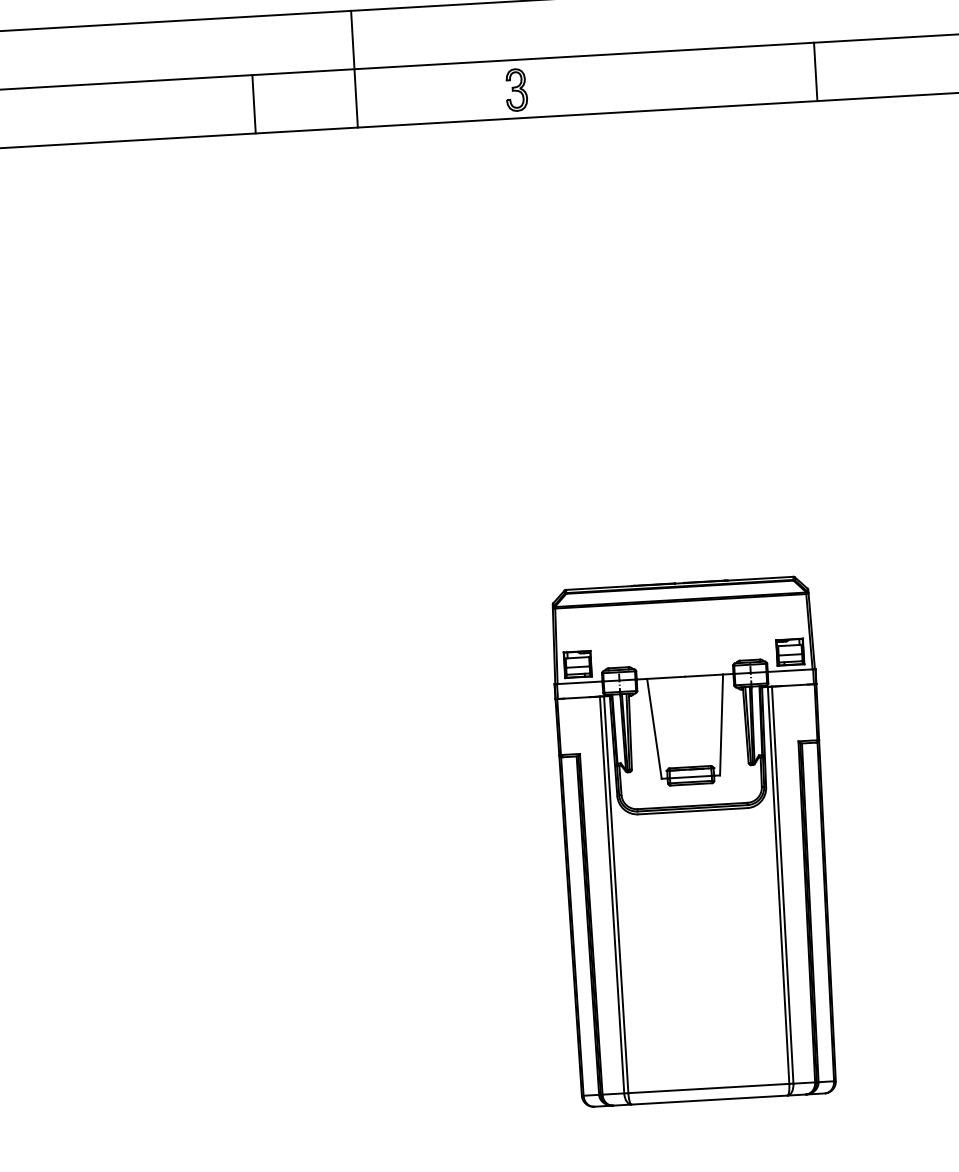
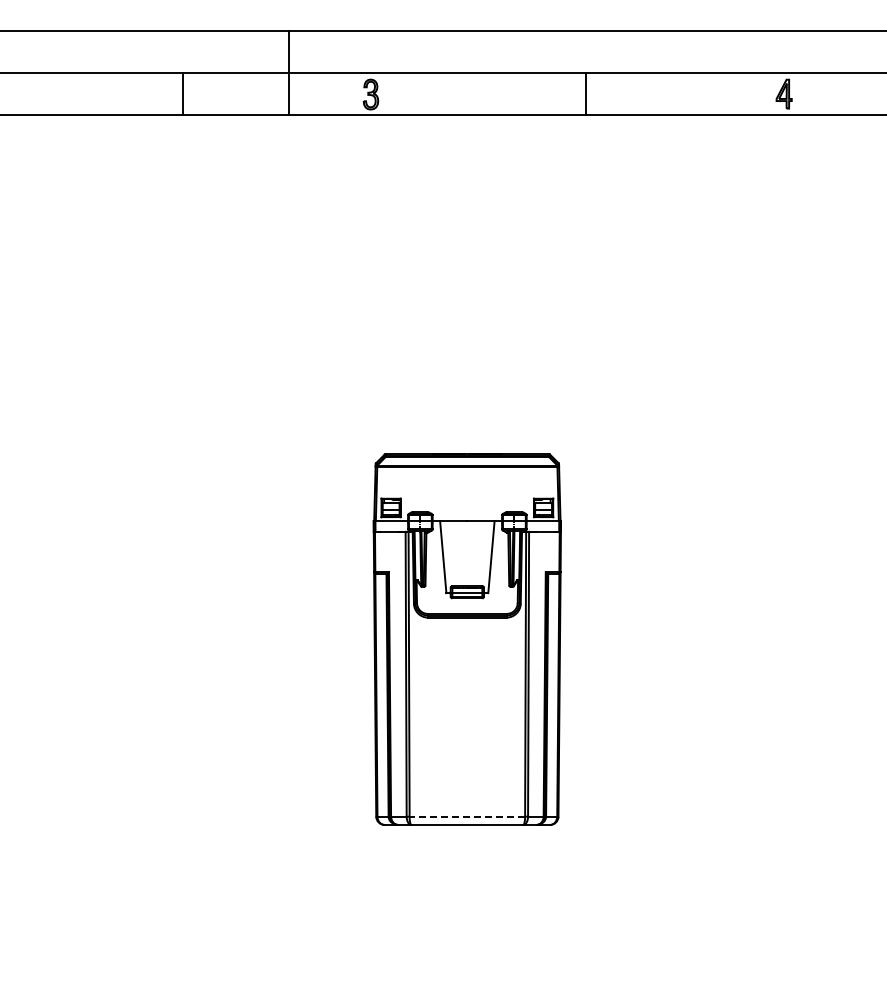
line: (353, 68) -> (288, 72), moved
line: (709, 1088) -> (467, 816), solid -> dashed

